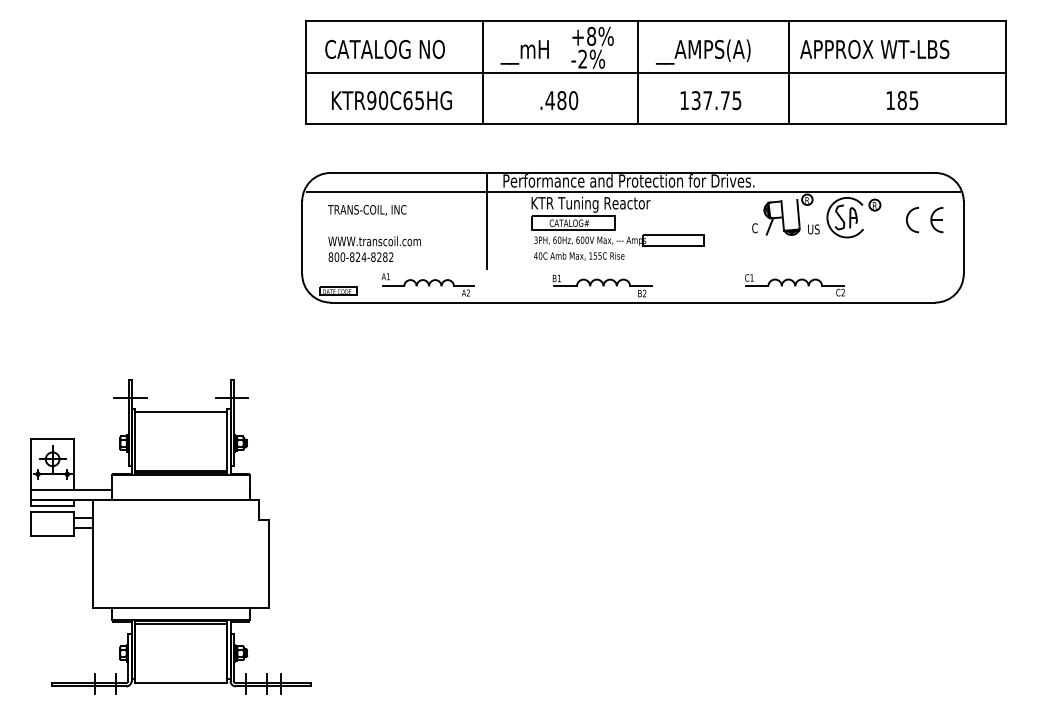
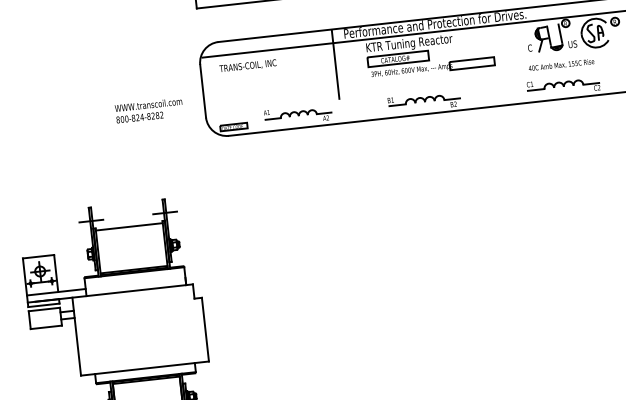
text: (374, 248) -> (149, 110), moved
text: (579, 256) -> (561, 65), moved

